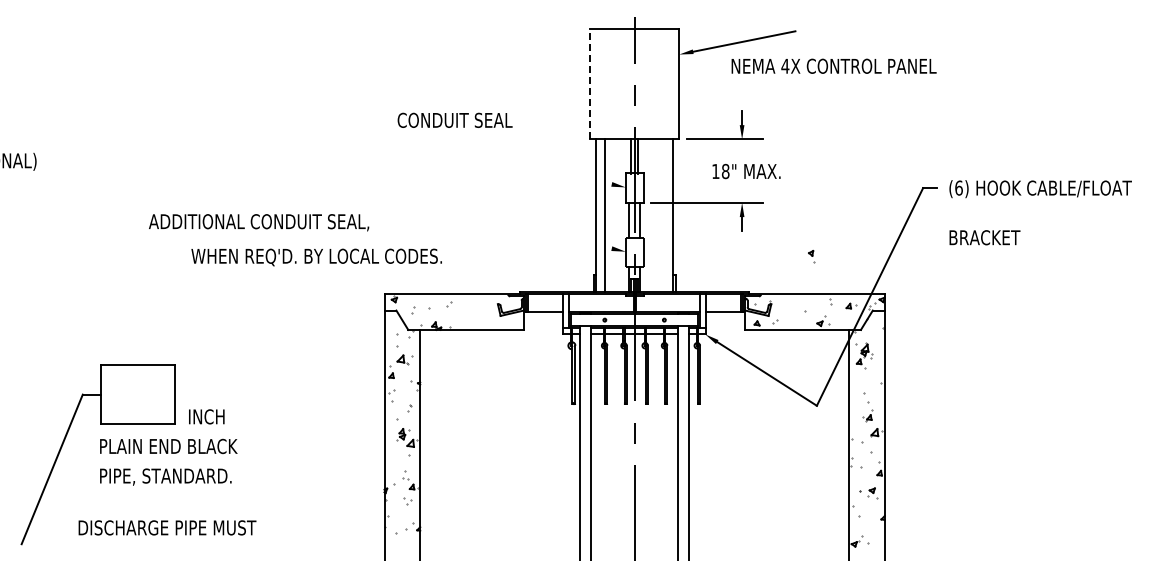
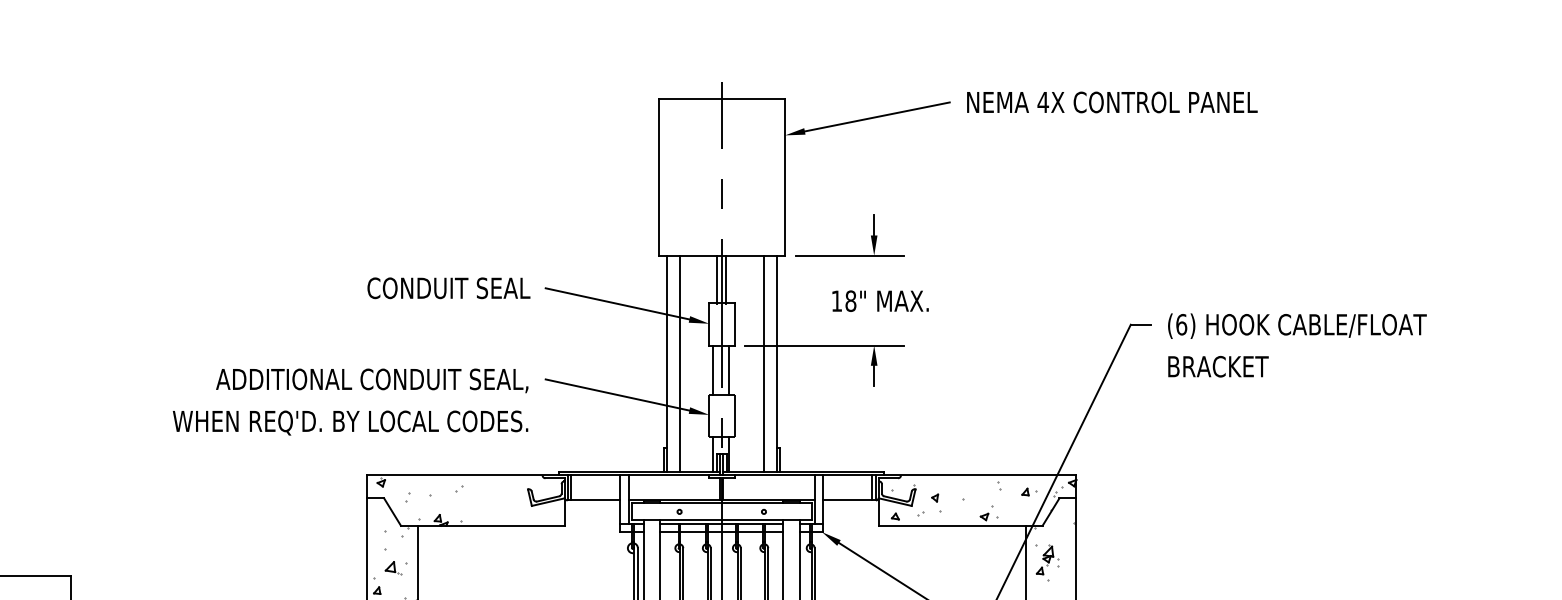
text: (833, 65) -> (1111, 101), moved
line: (589, 83) -> (657, 176), dashed -> solid
text: (454, 119) -> (448, 287), moved
line: (560, 173) -> (616, 304), added
line: (664, 215) -> (764, 363), added
text: (259, 222) -> (372, 380), moved
line: (560, 237) -> (616, 394), added
text: (984, 237) -> (1217, 366), moved
part: (811, 256) -> (935, 502), moved
text: (316, 257) -> (350, 423), moved

